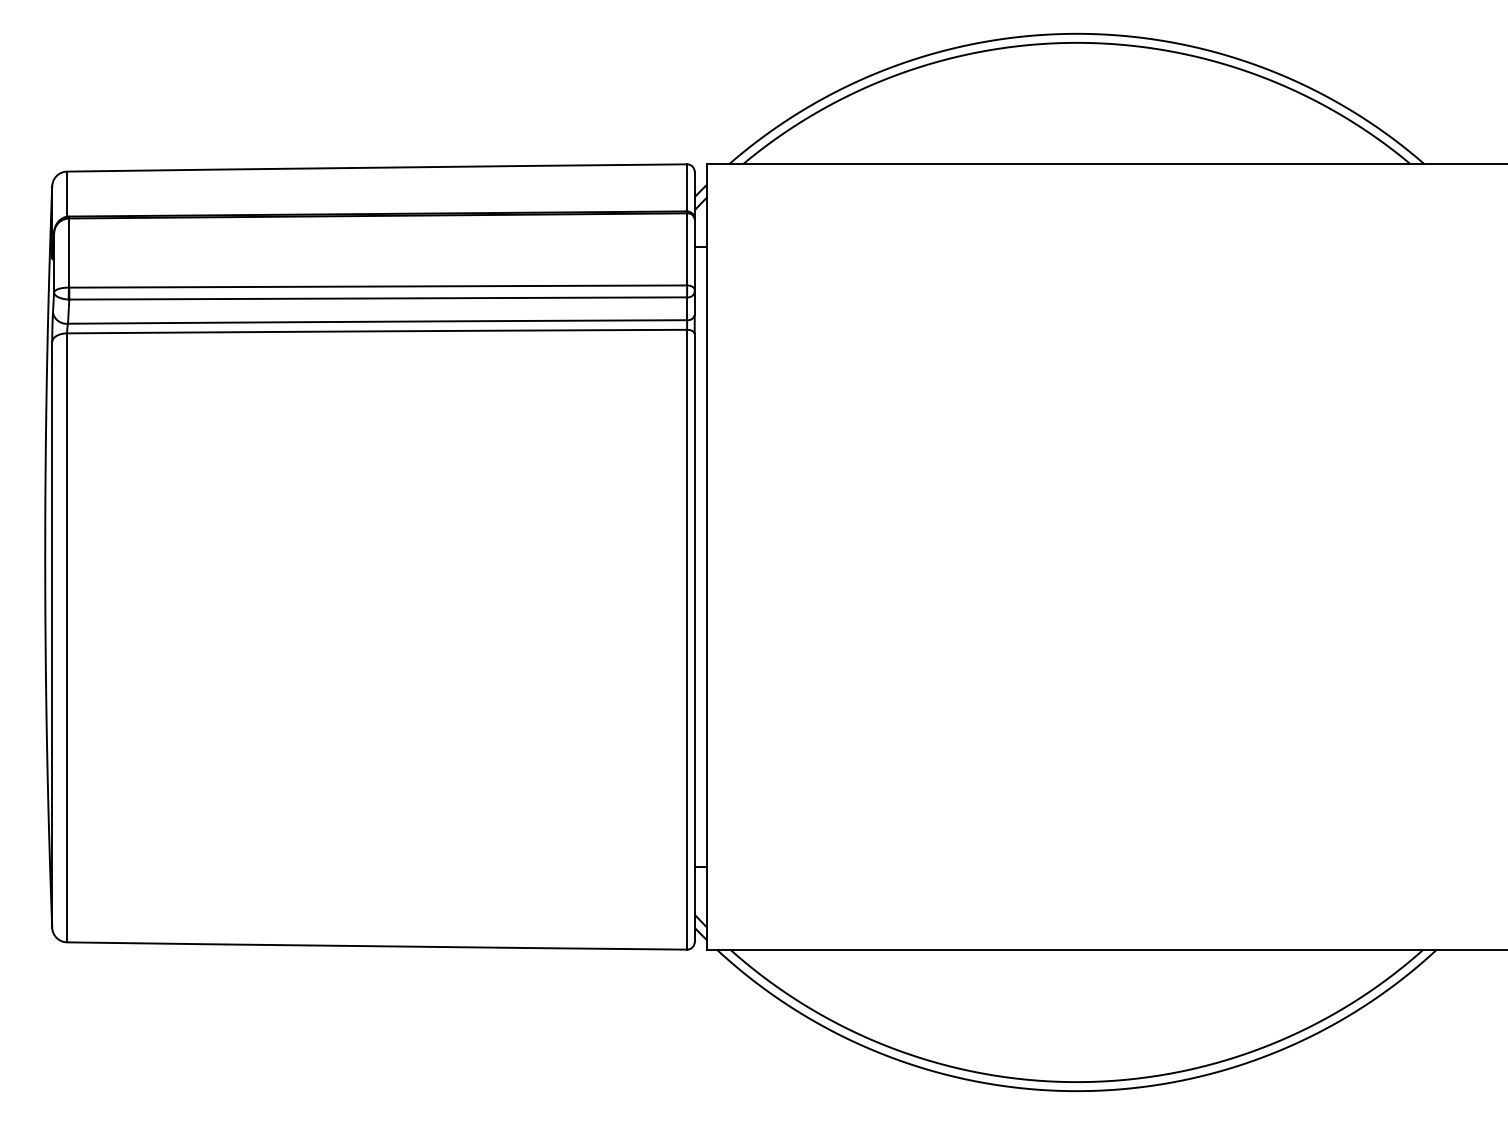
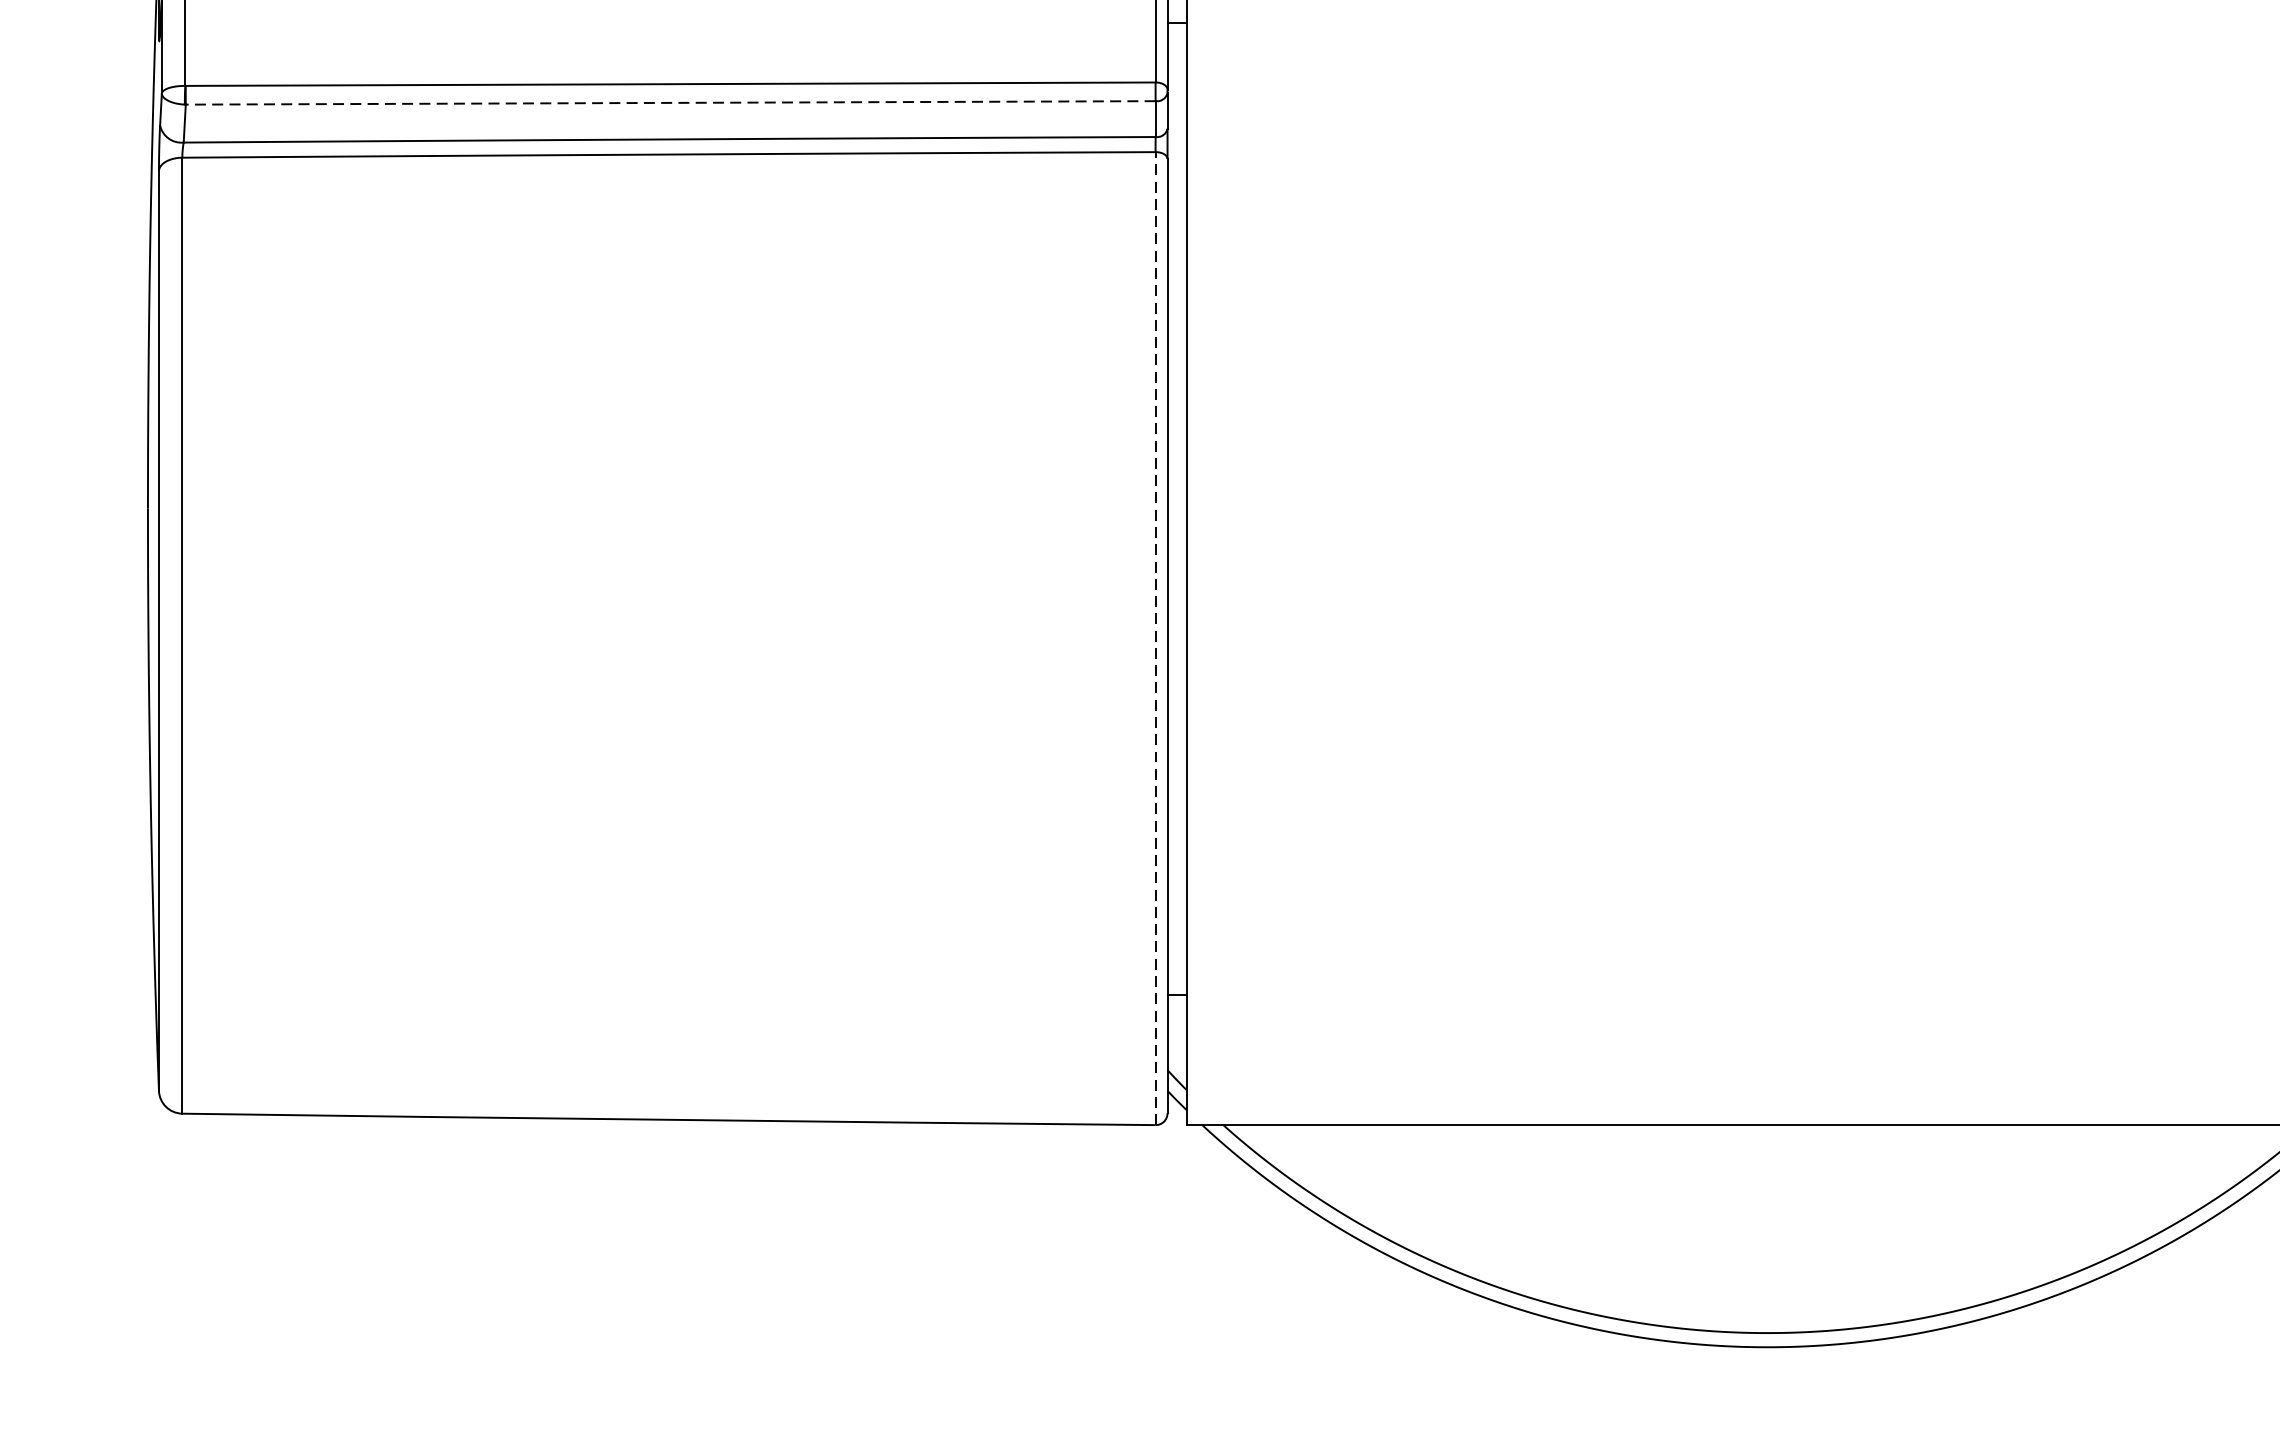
line: (378, 298) -> (671, 102), solid -> dashed
line: (687, 639) -> (1156, 638), solid -> dashed

